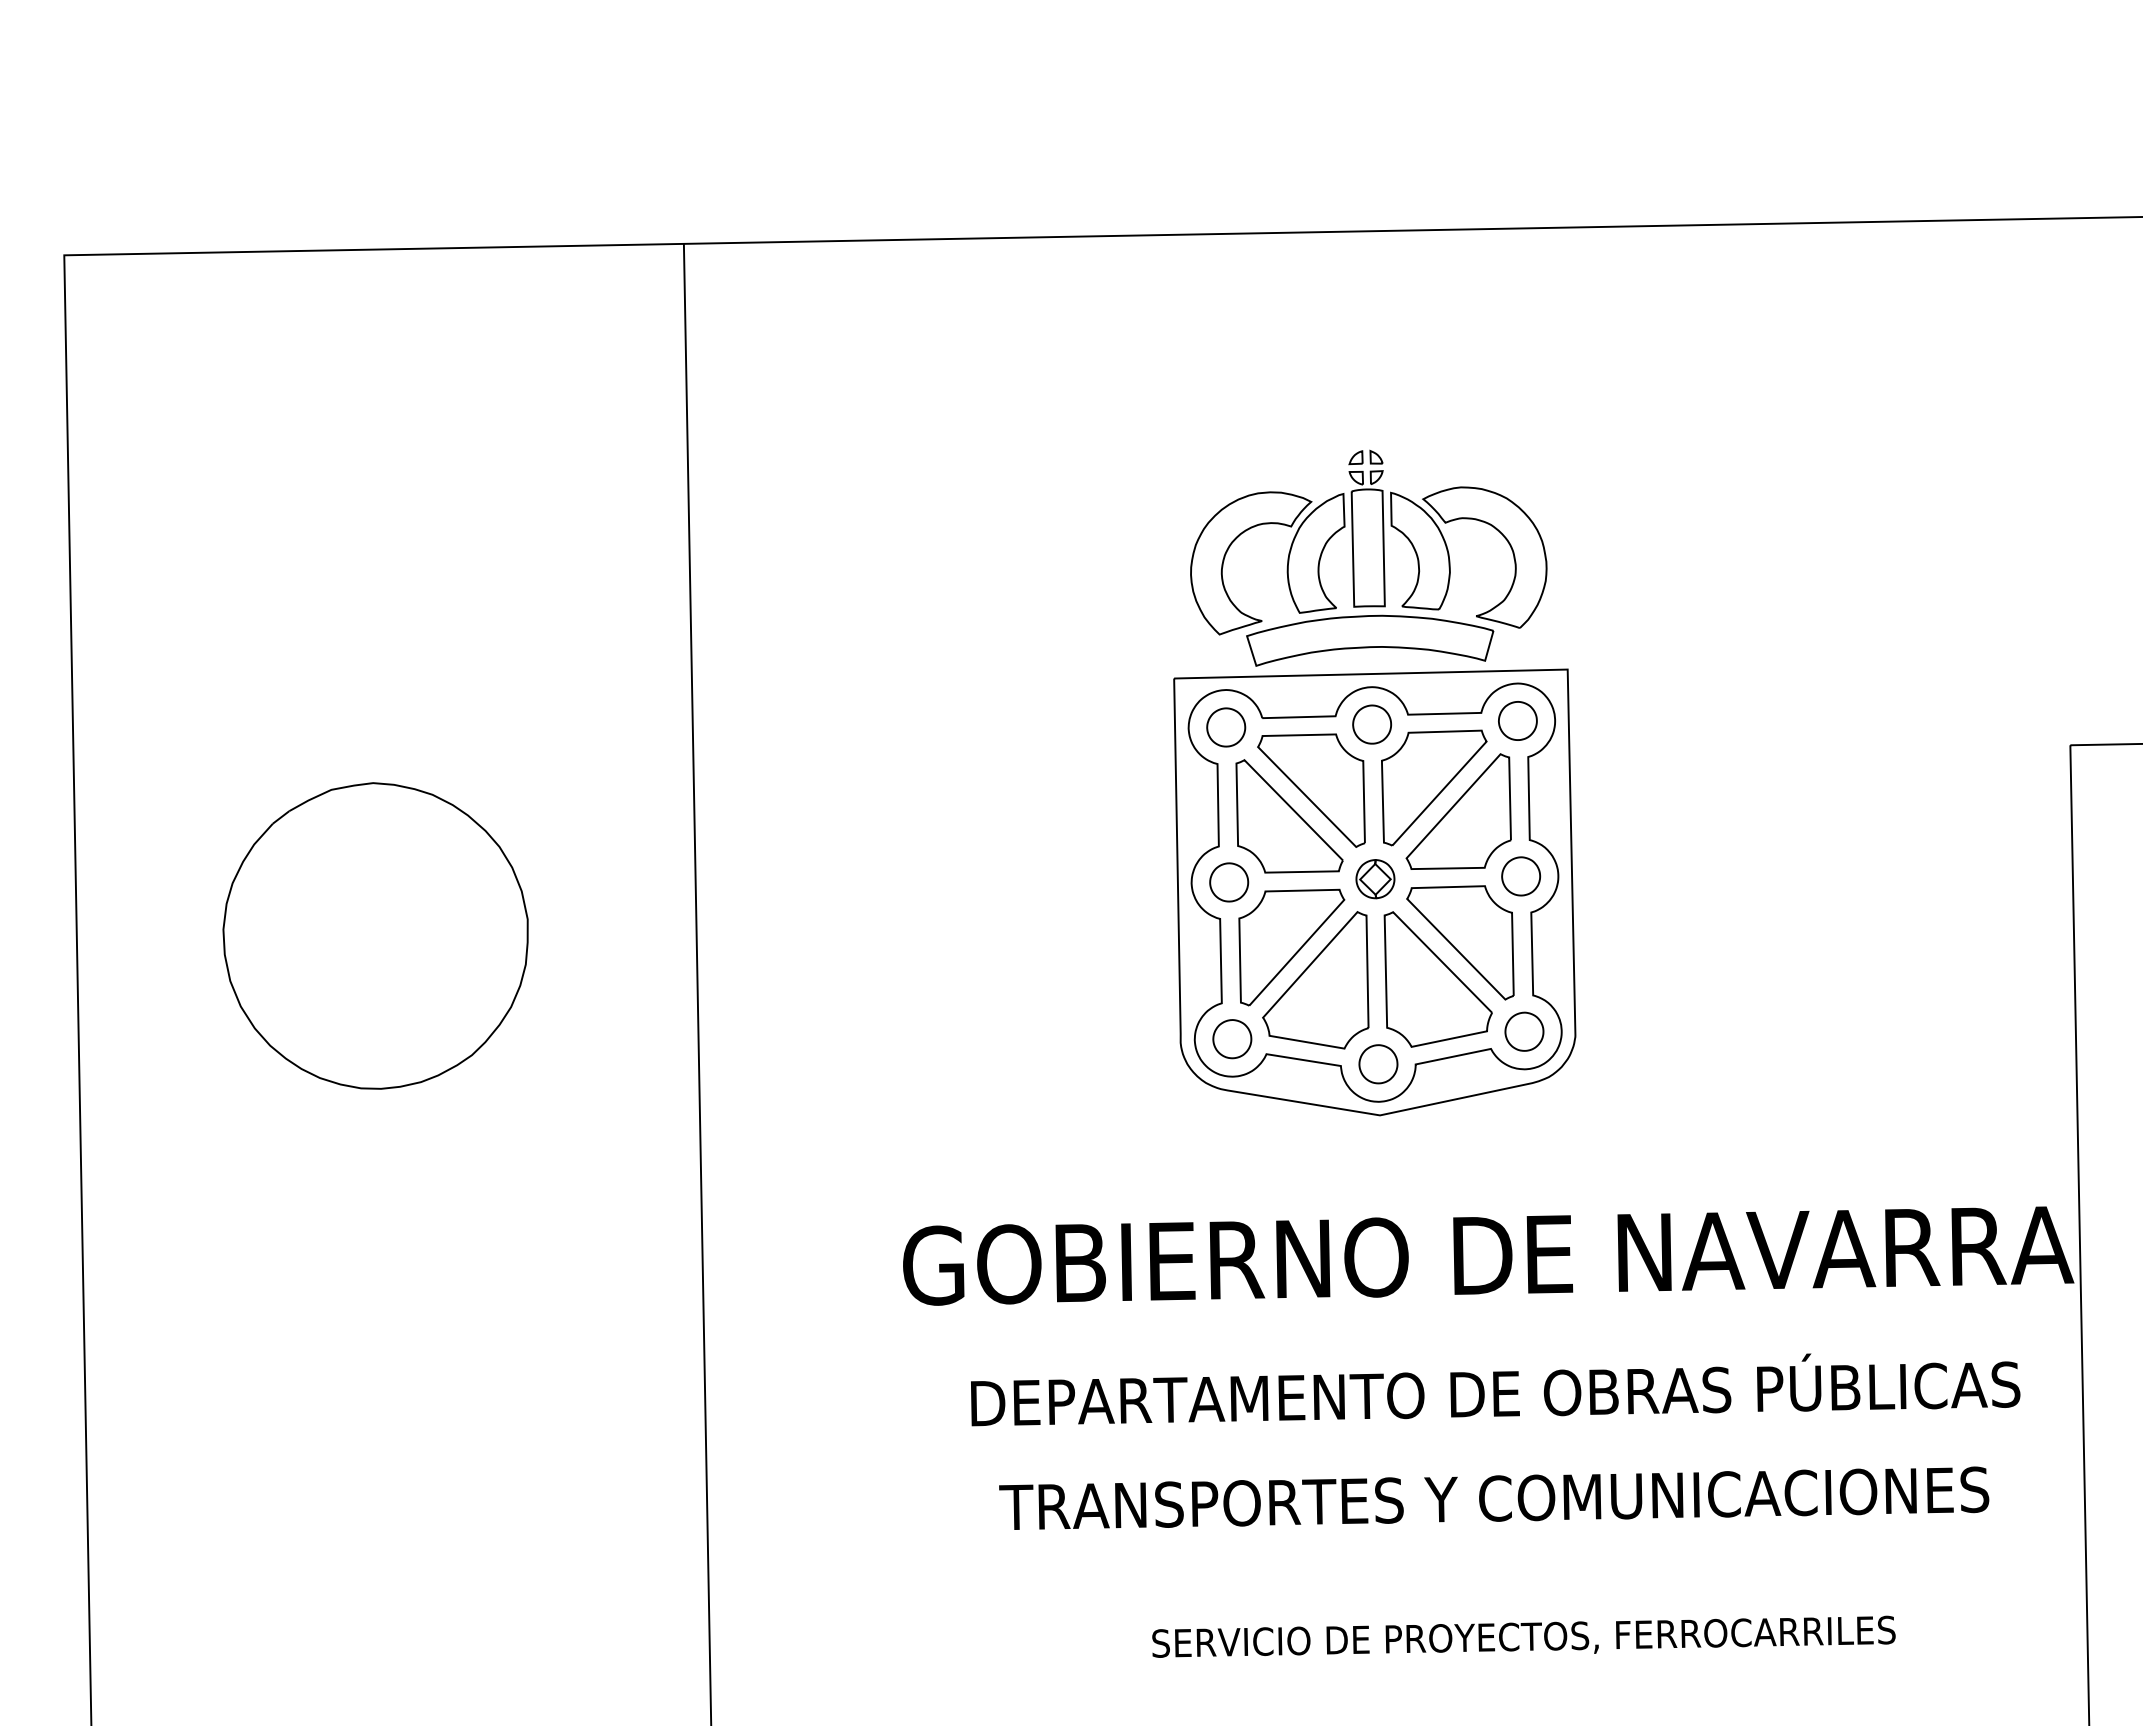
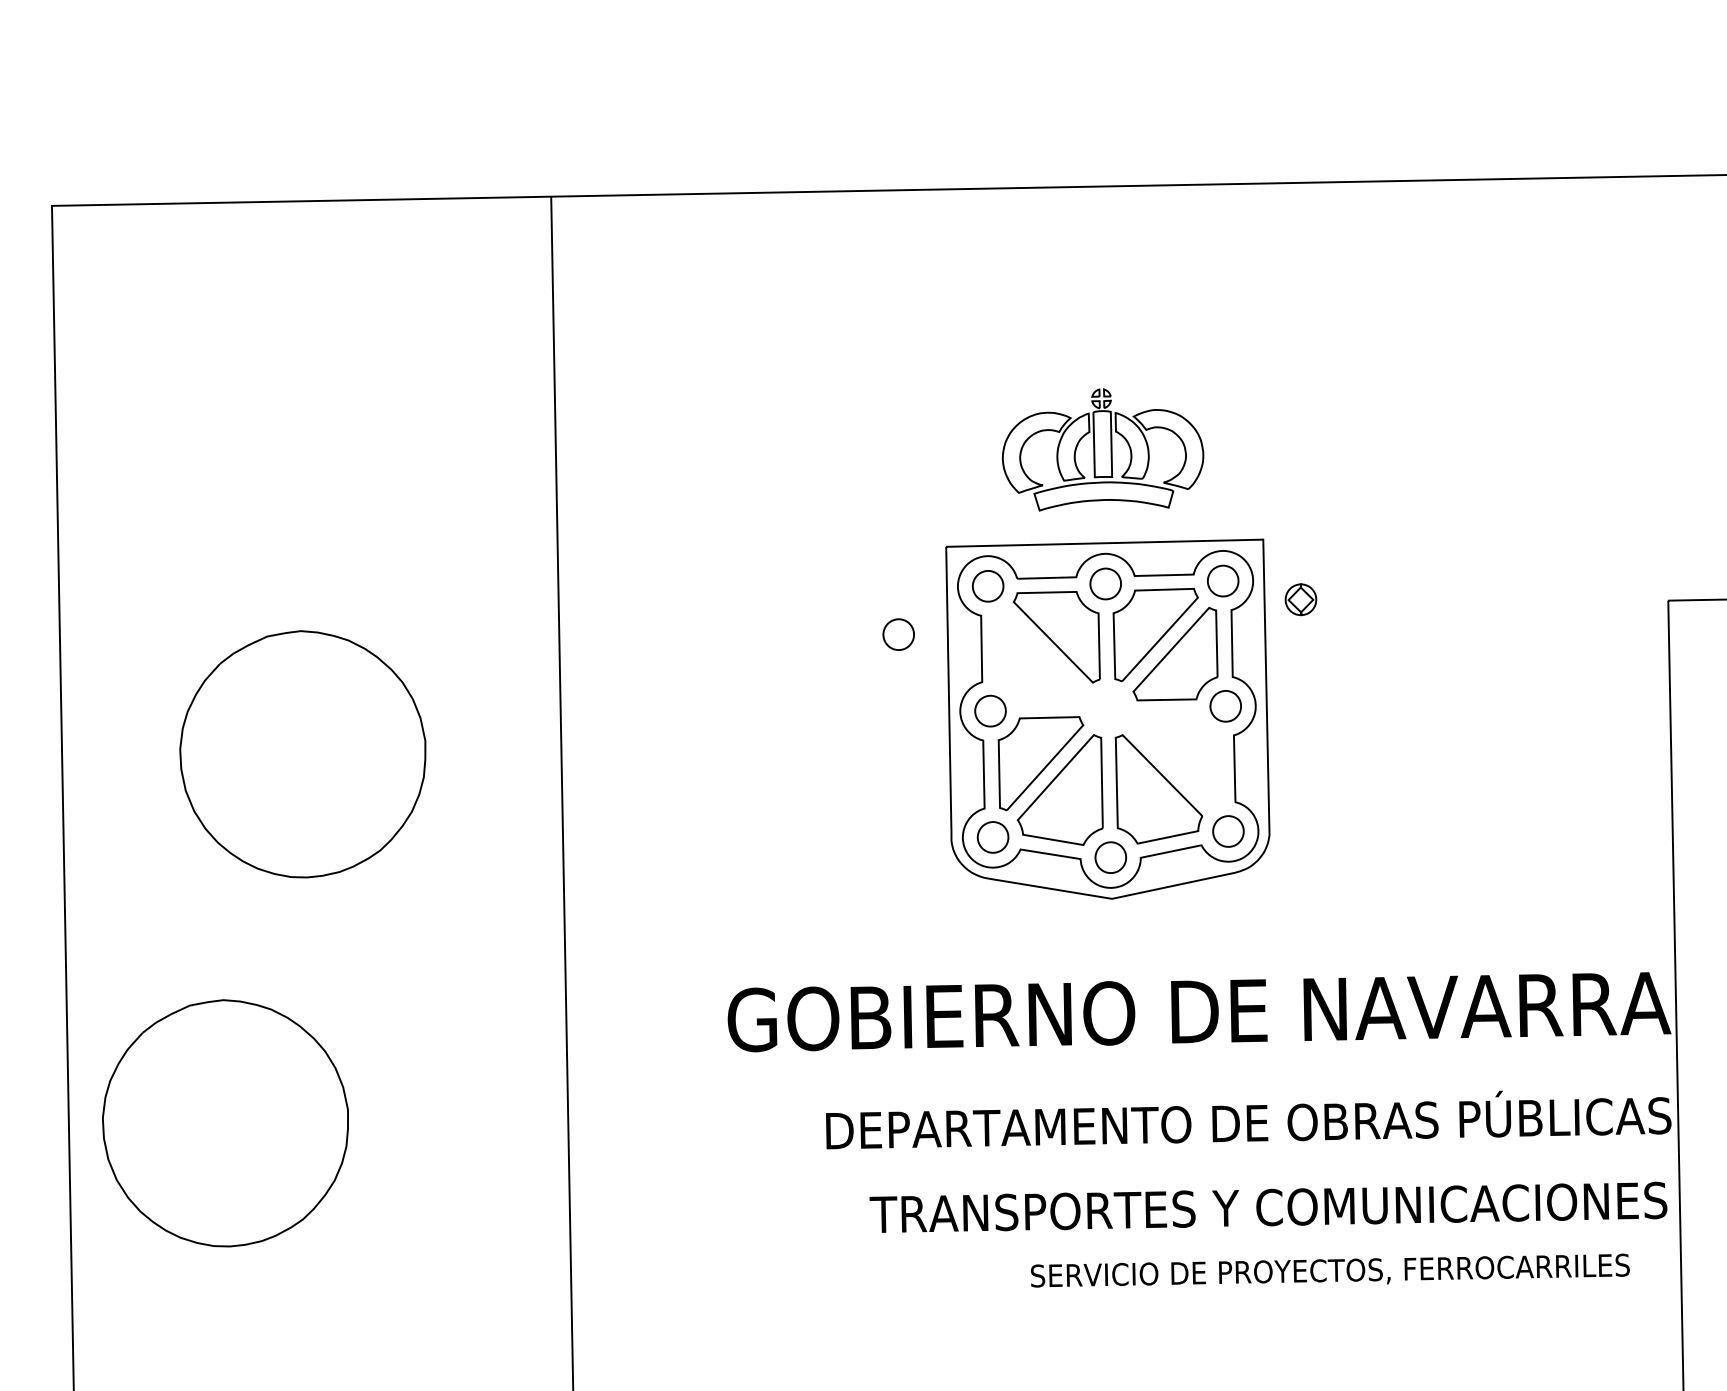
part: (1368, 557) -> (1102, 449), size x0.7
part: (1115, 787) -> (898, 634), added
part: (1289, 816) -> (1039, 658), removed
part: (1375, 879) -> (1300, 600), moved
part: (1460, 942) -> (1176, 759), removed
text: (1495, 1389) -> (1248, 1119), moved
part: (279, 1393) -> (225, 1122), added
text: (1494, 1497) -> (1268, 1206), moved
text: (1523, 1636) -> (1330, 1270), moved

